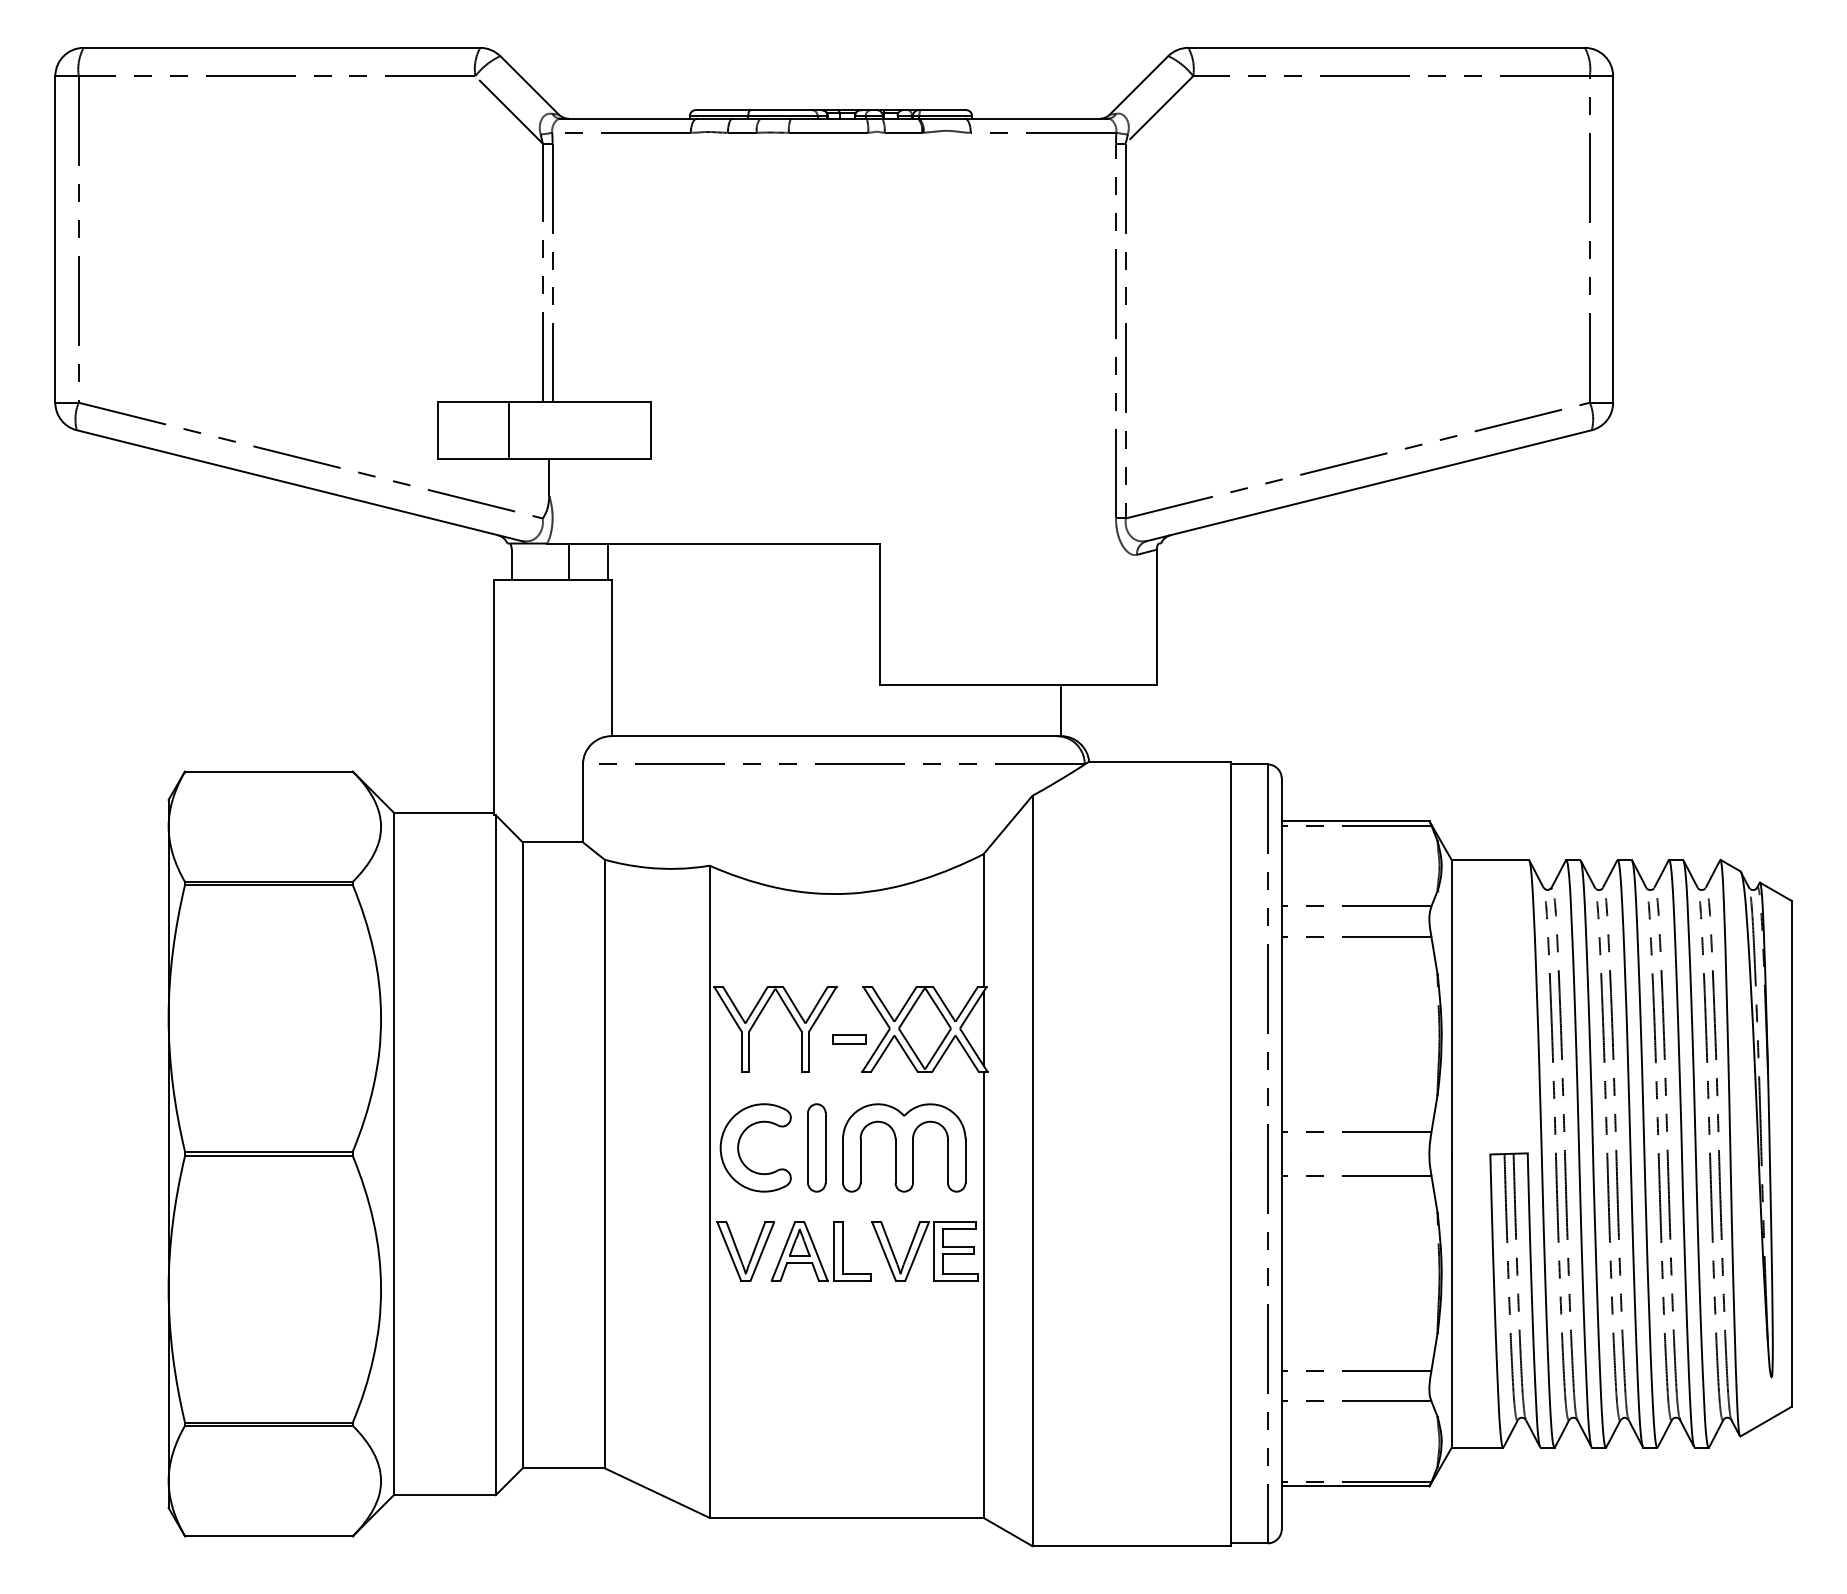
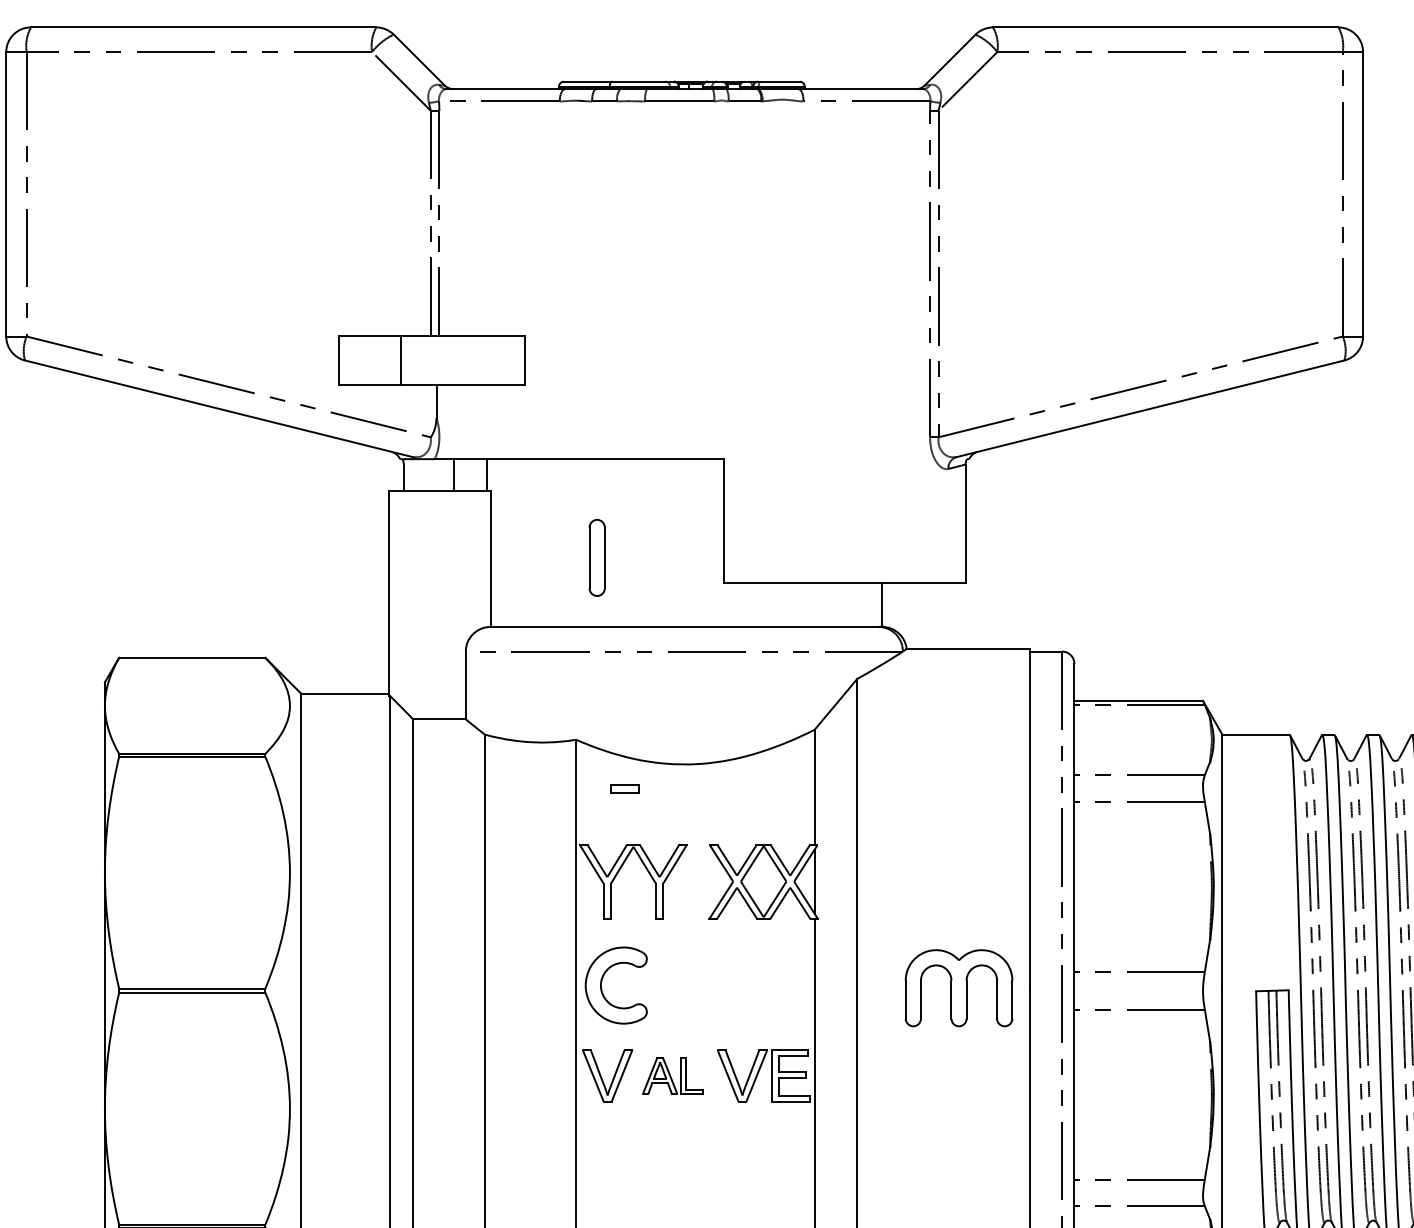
part: (849, 1039) -> (624, 789), moved
part: (816, 1147) -> (596, 557), moved
part: (904, 1147) -> (959, 987), moved
part: (820, 1251) -> (672, 1075), size x0.7

